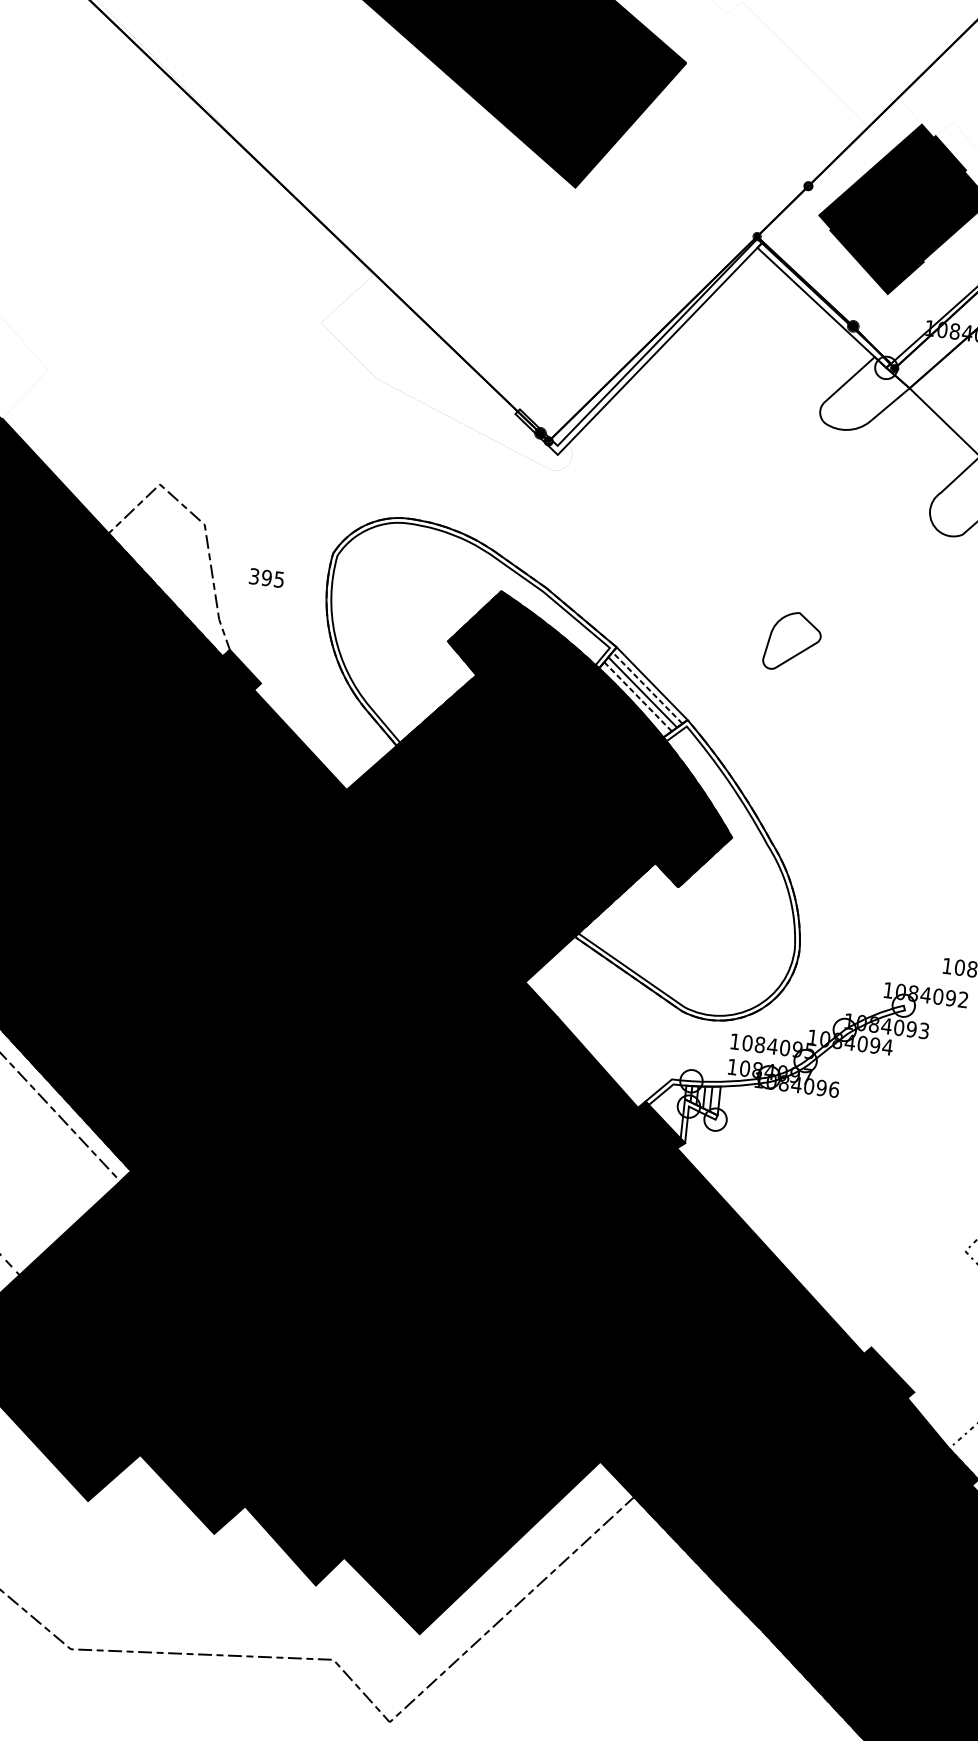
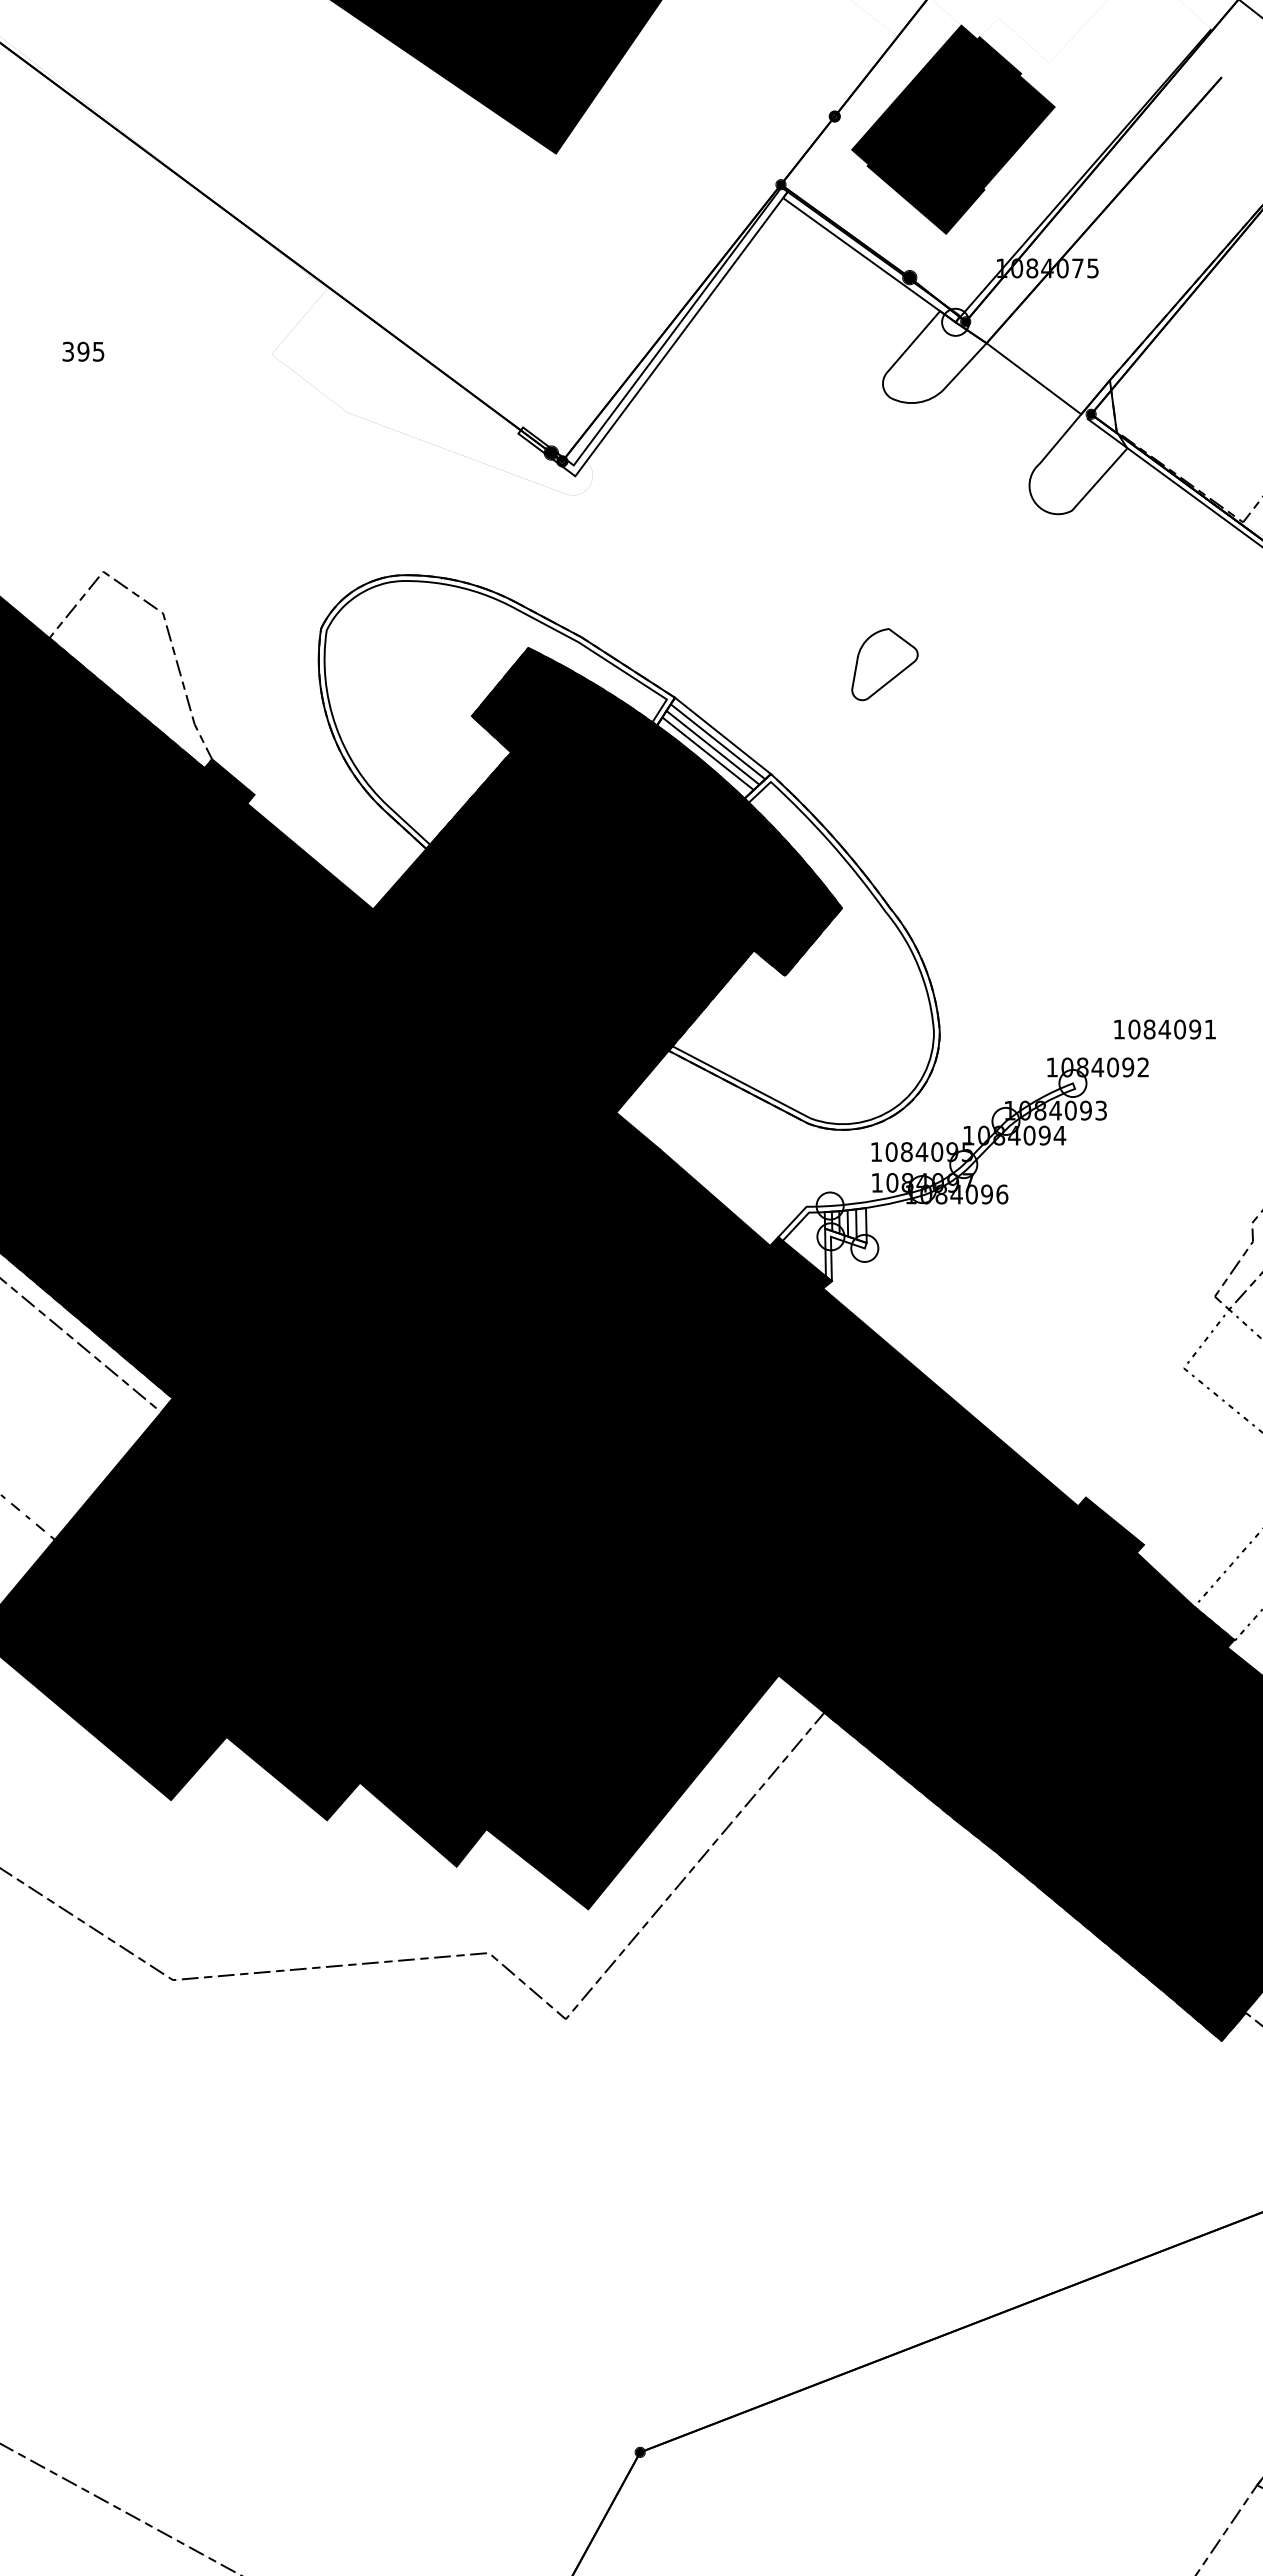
text: (266, 577) -> (83, 351), moved
line: (647, 687) -> (717, 741), dashed -> solid
line: (637, 696) -> (707, 753), dashed -> solid

